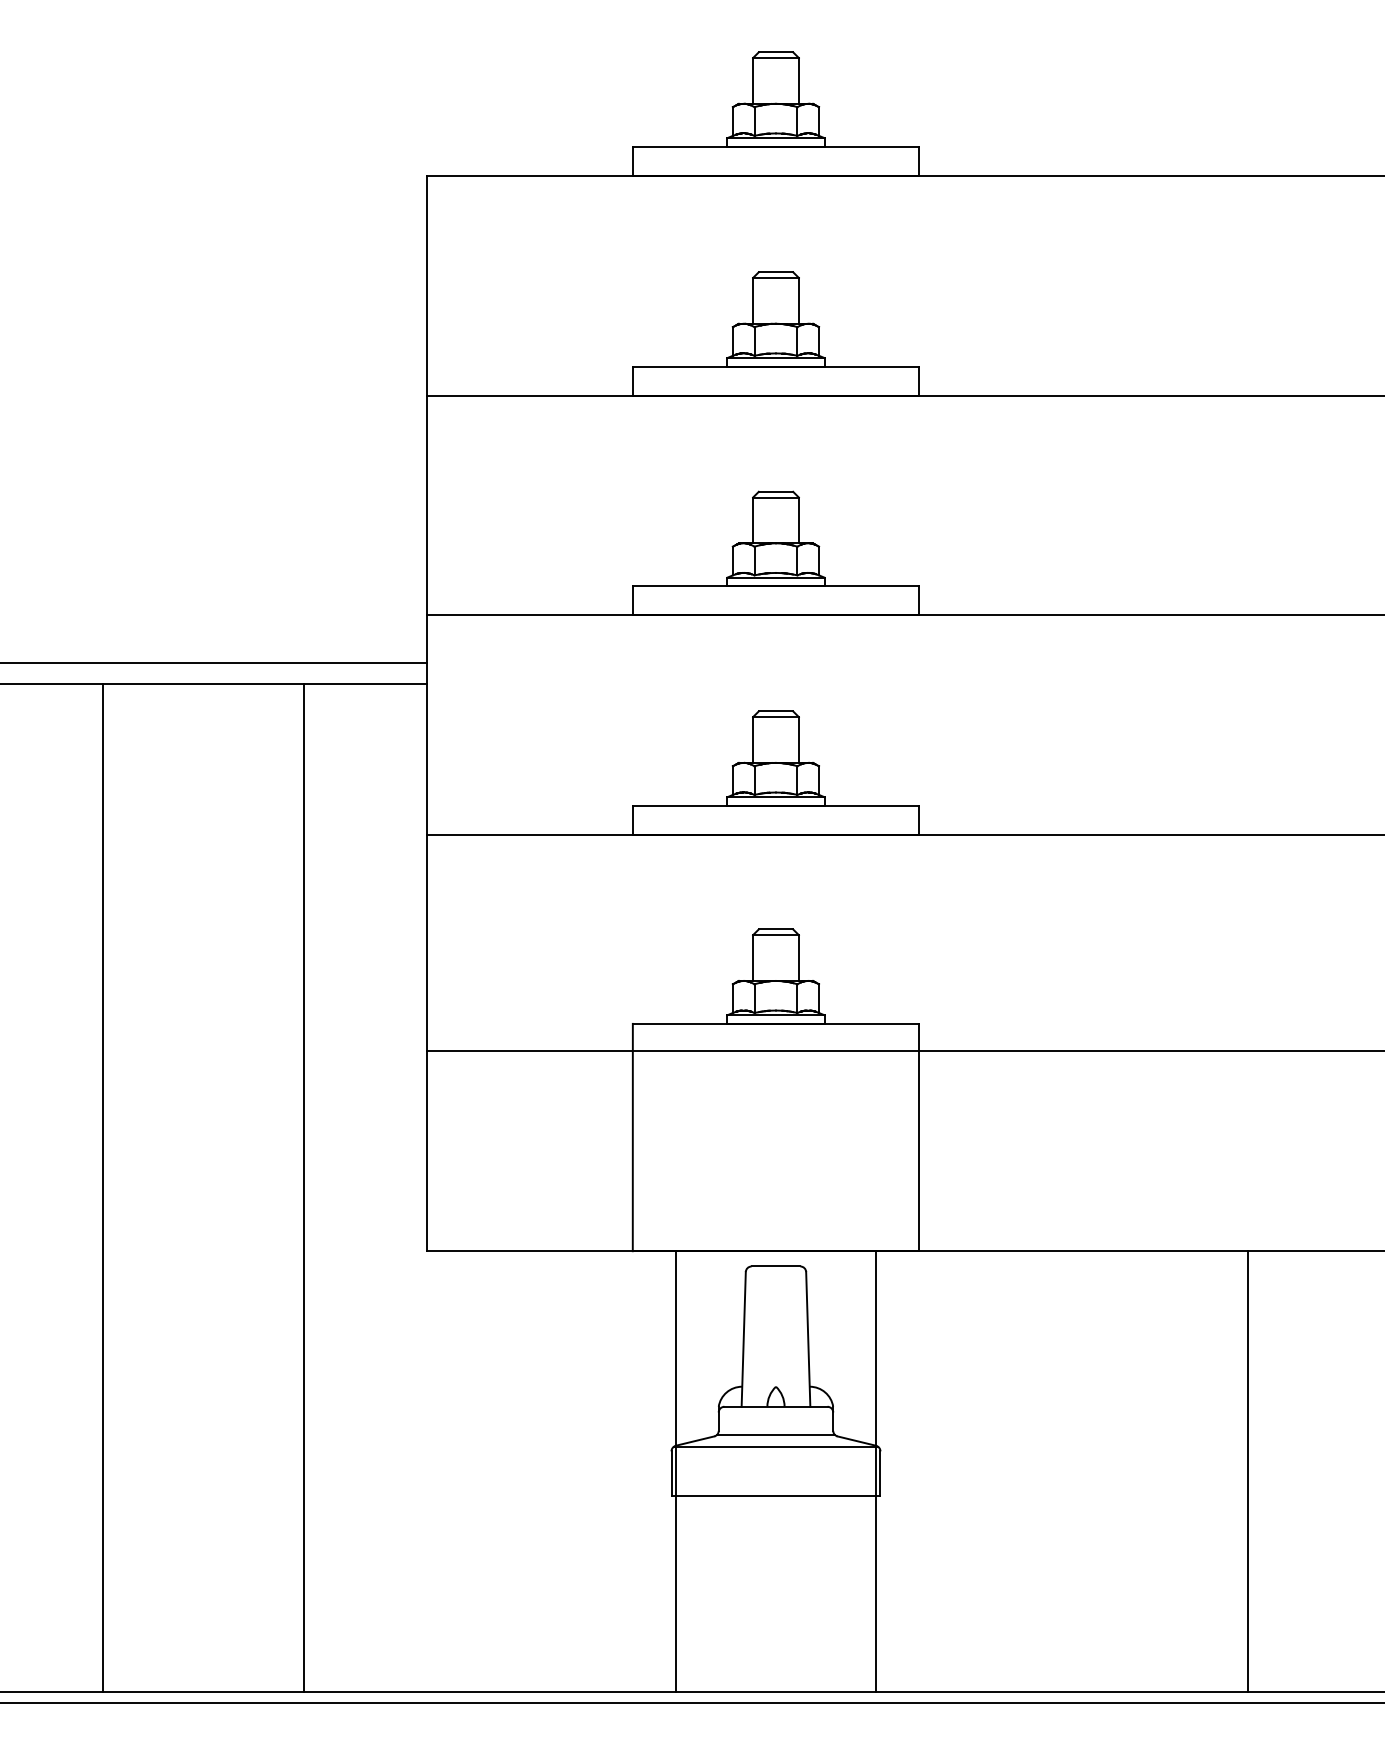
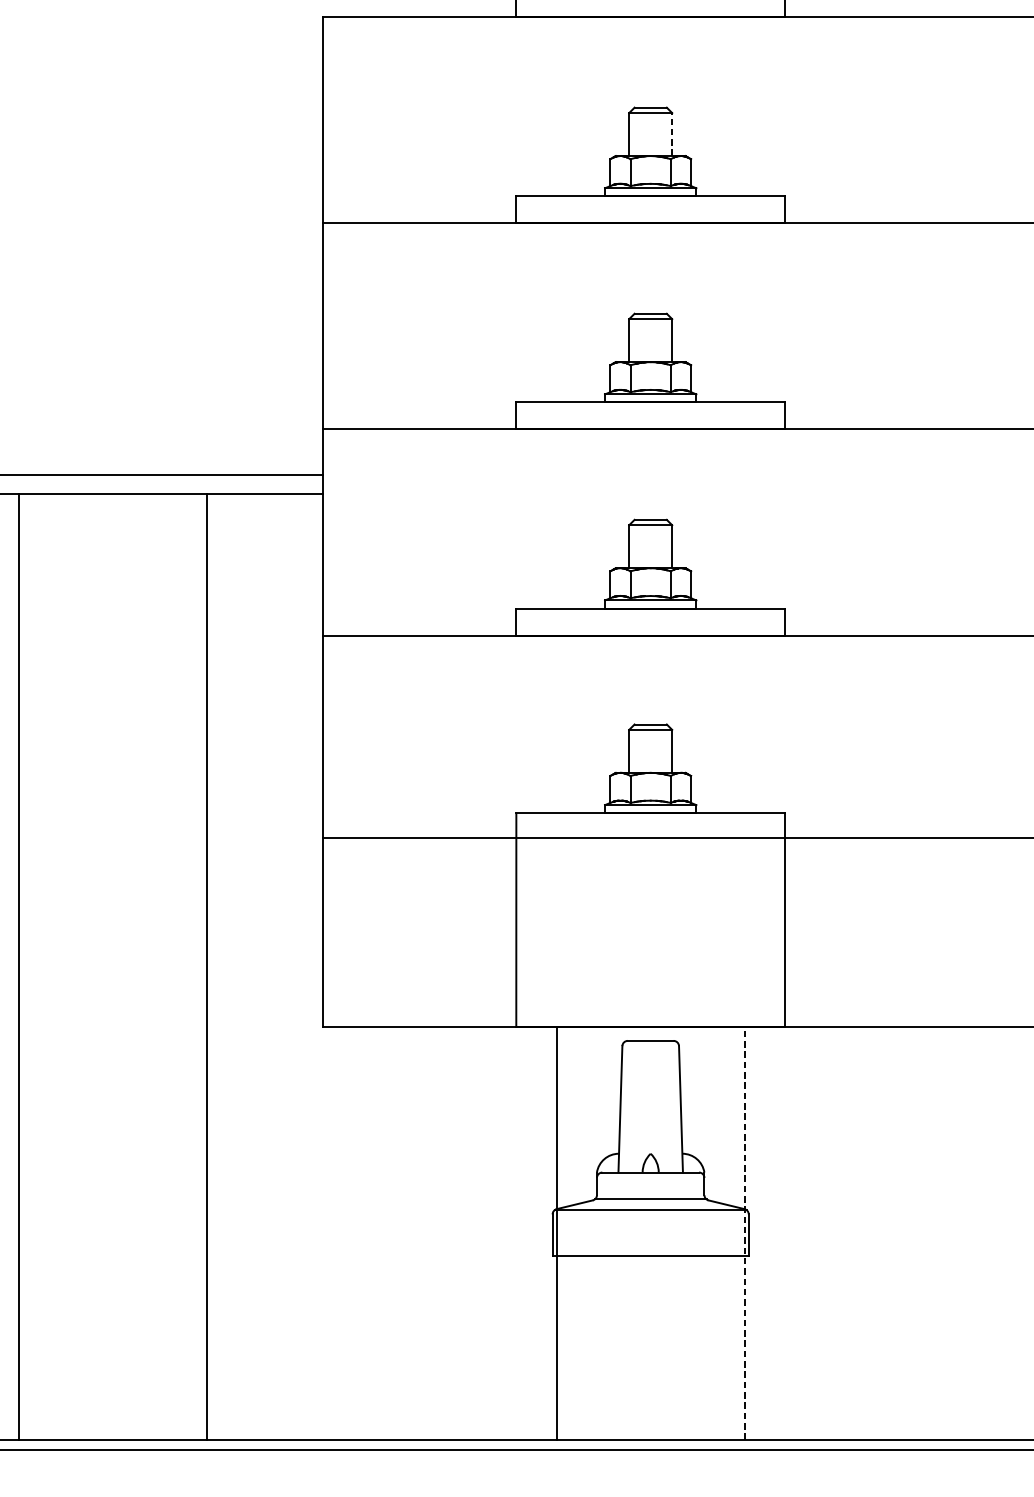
line: (798, 300) -> (671, 134), solid -> dashed
line: (876, 1470) -> (745, 1232), solid -> dashed

